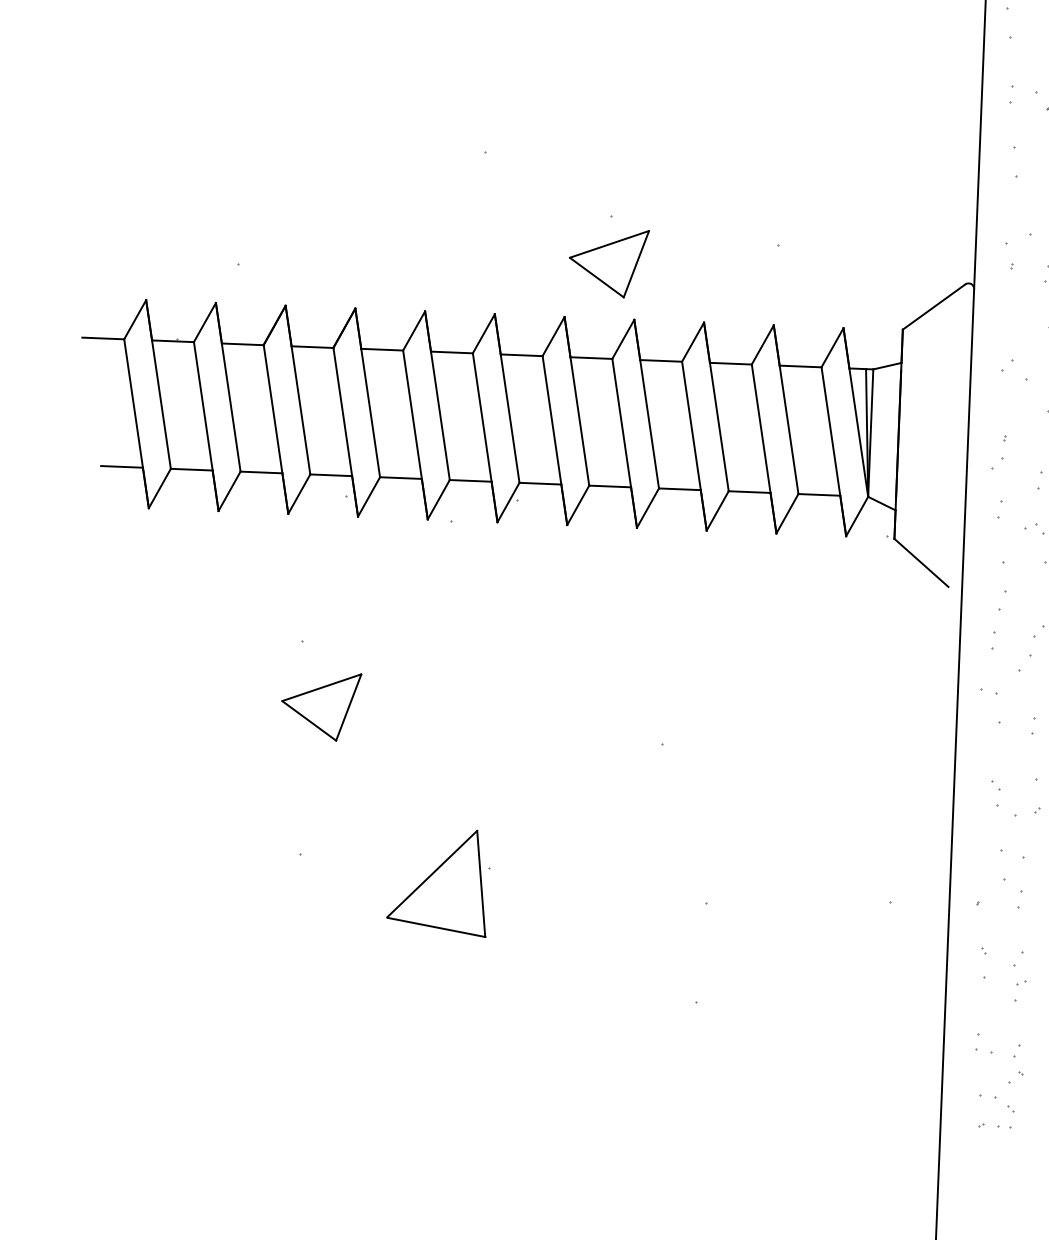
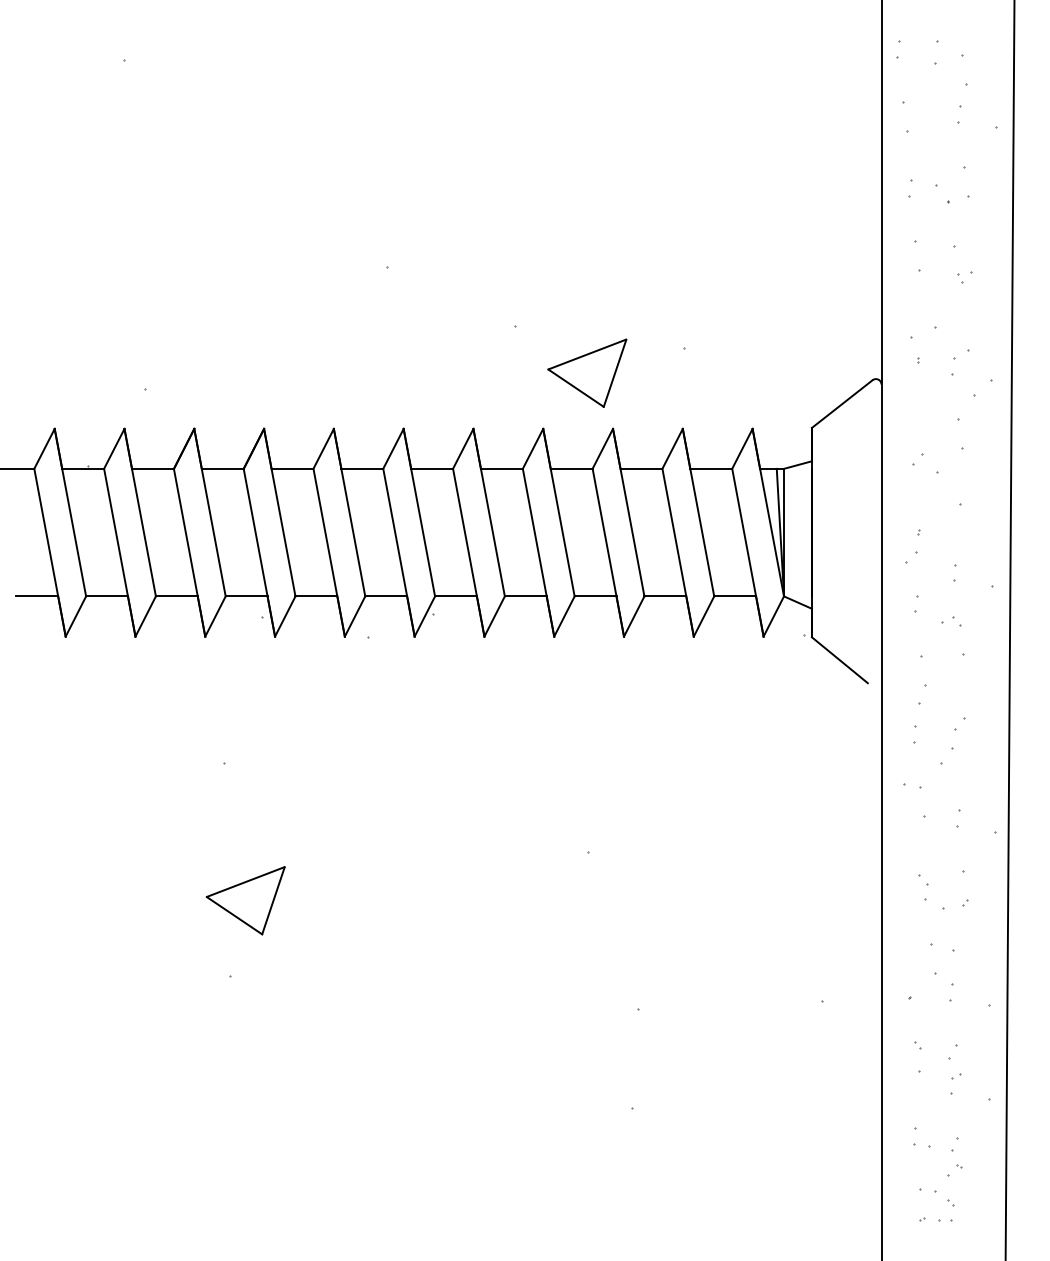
part: (608, 262) -> (587, 372), moved
part: (320, 706) -> (245, 900), moved
part: (438, 882) -> (370, 998), removed

